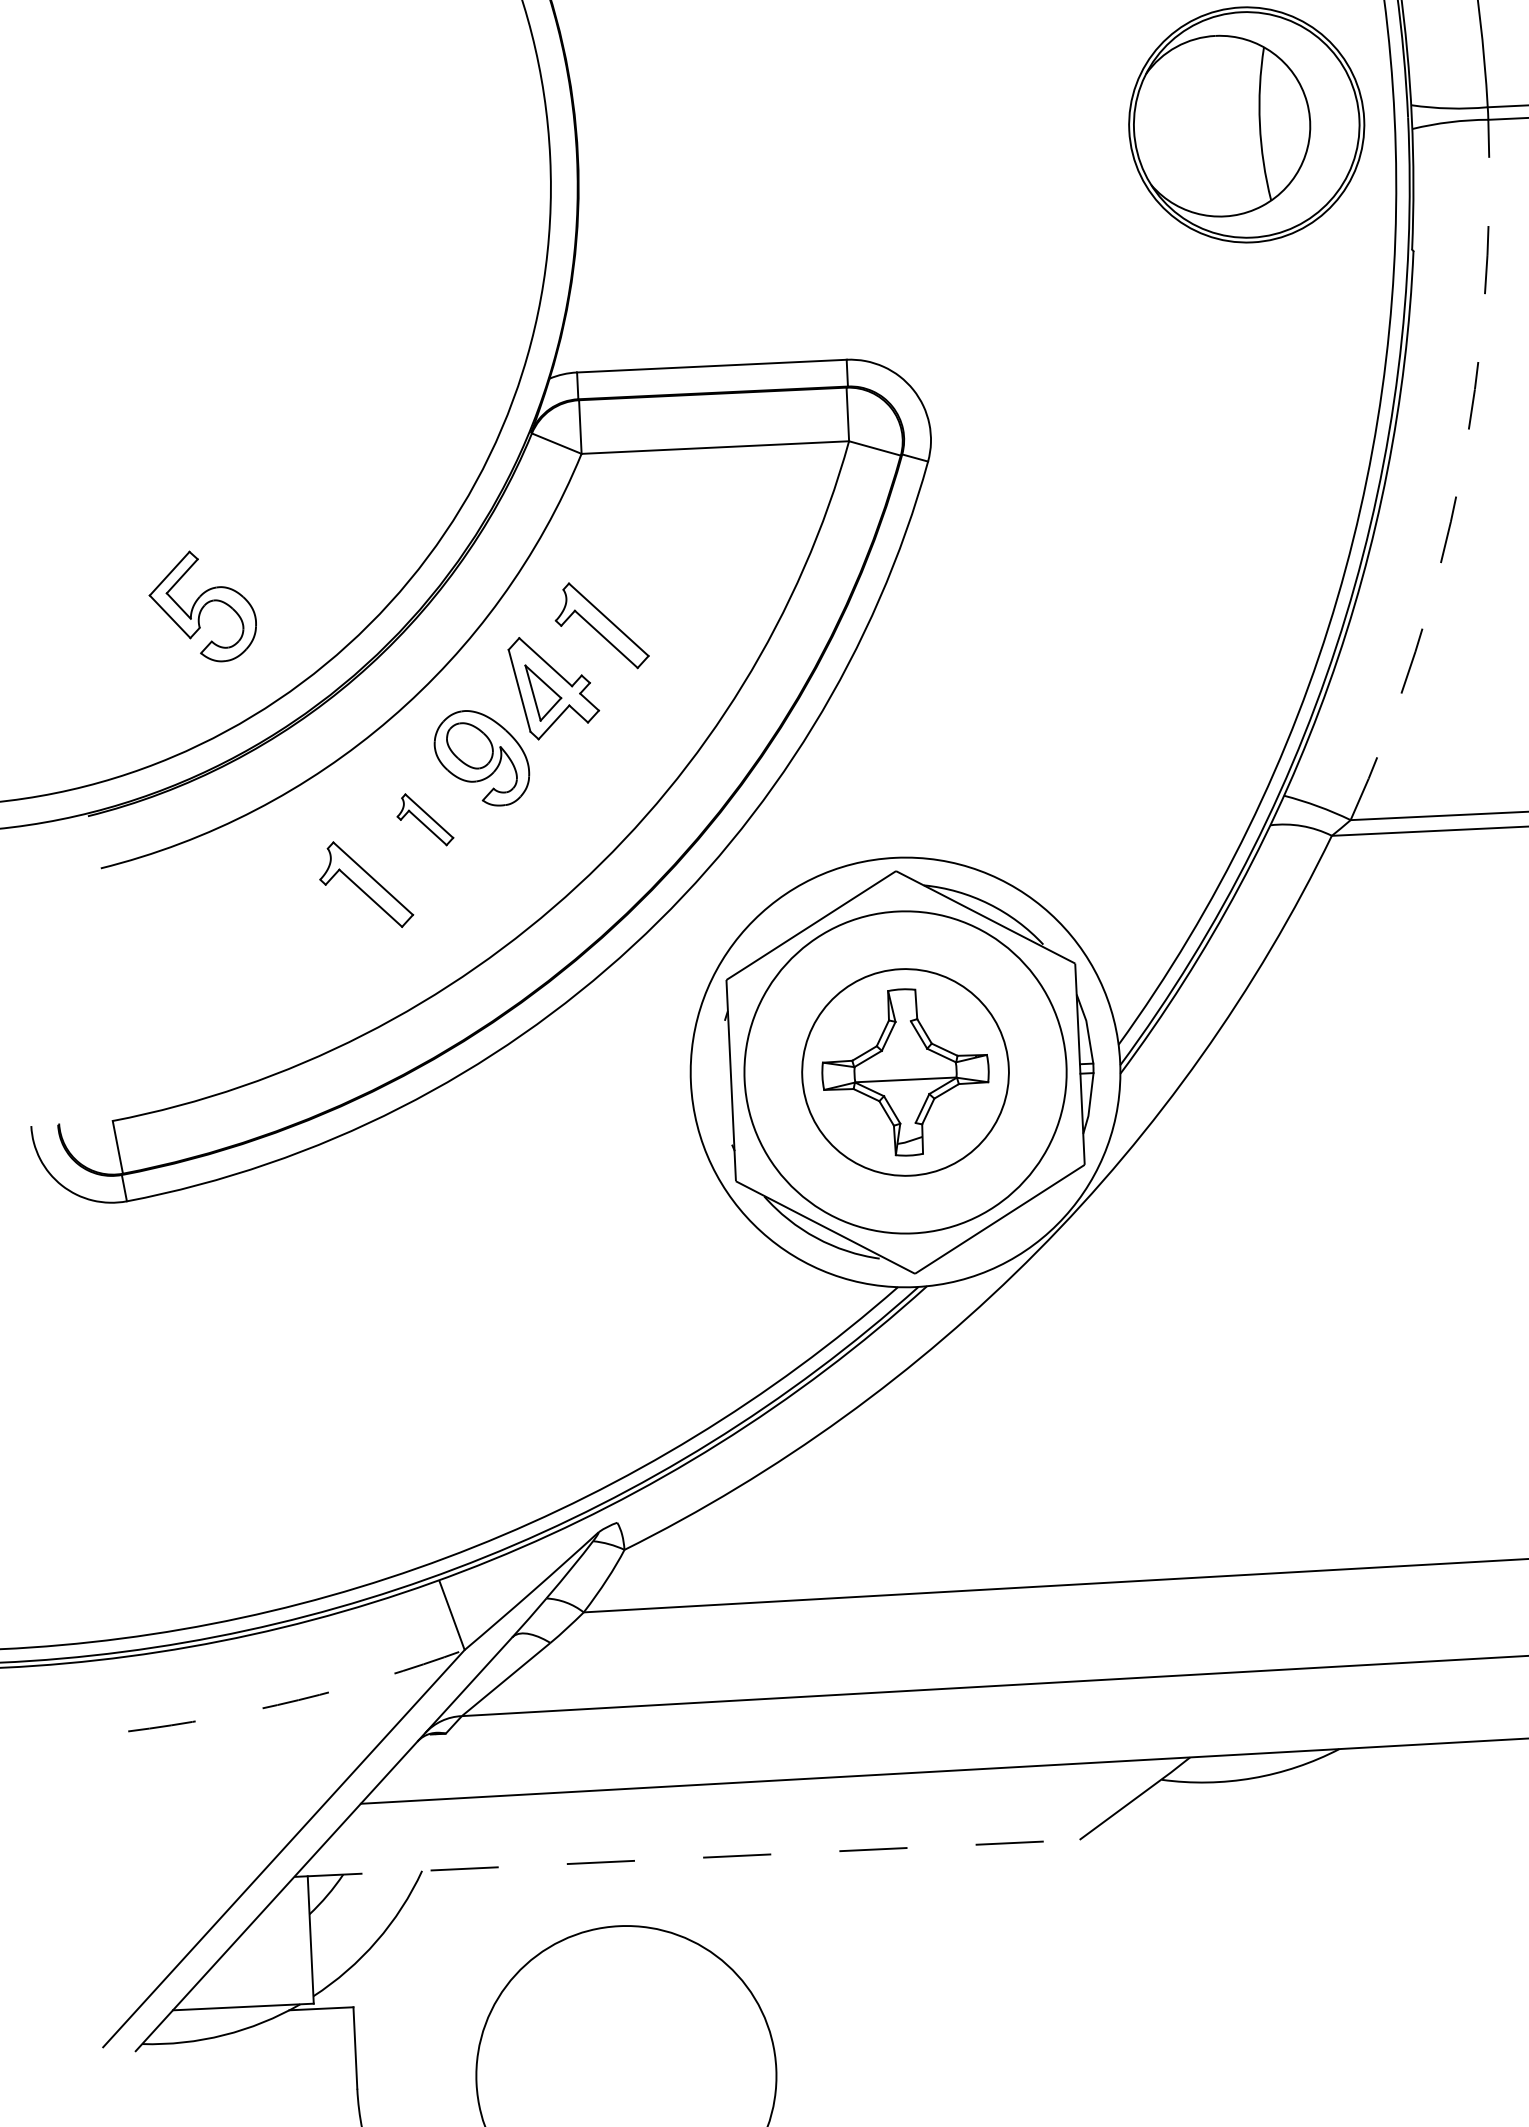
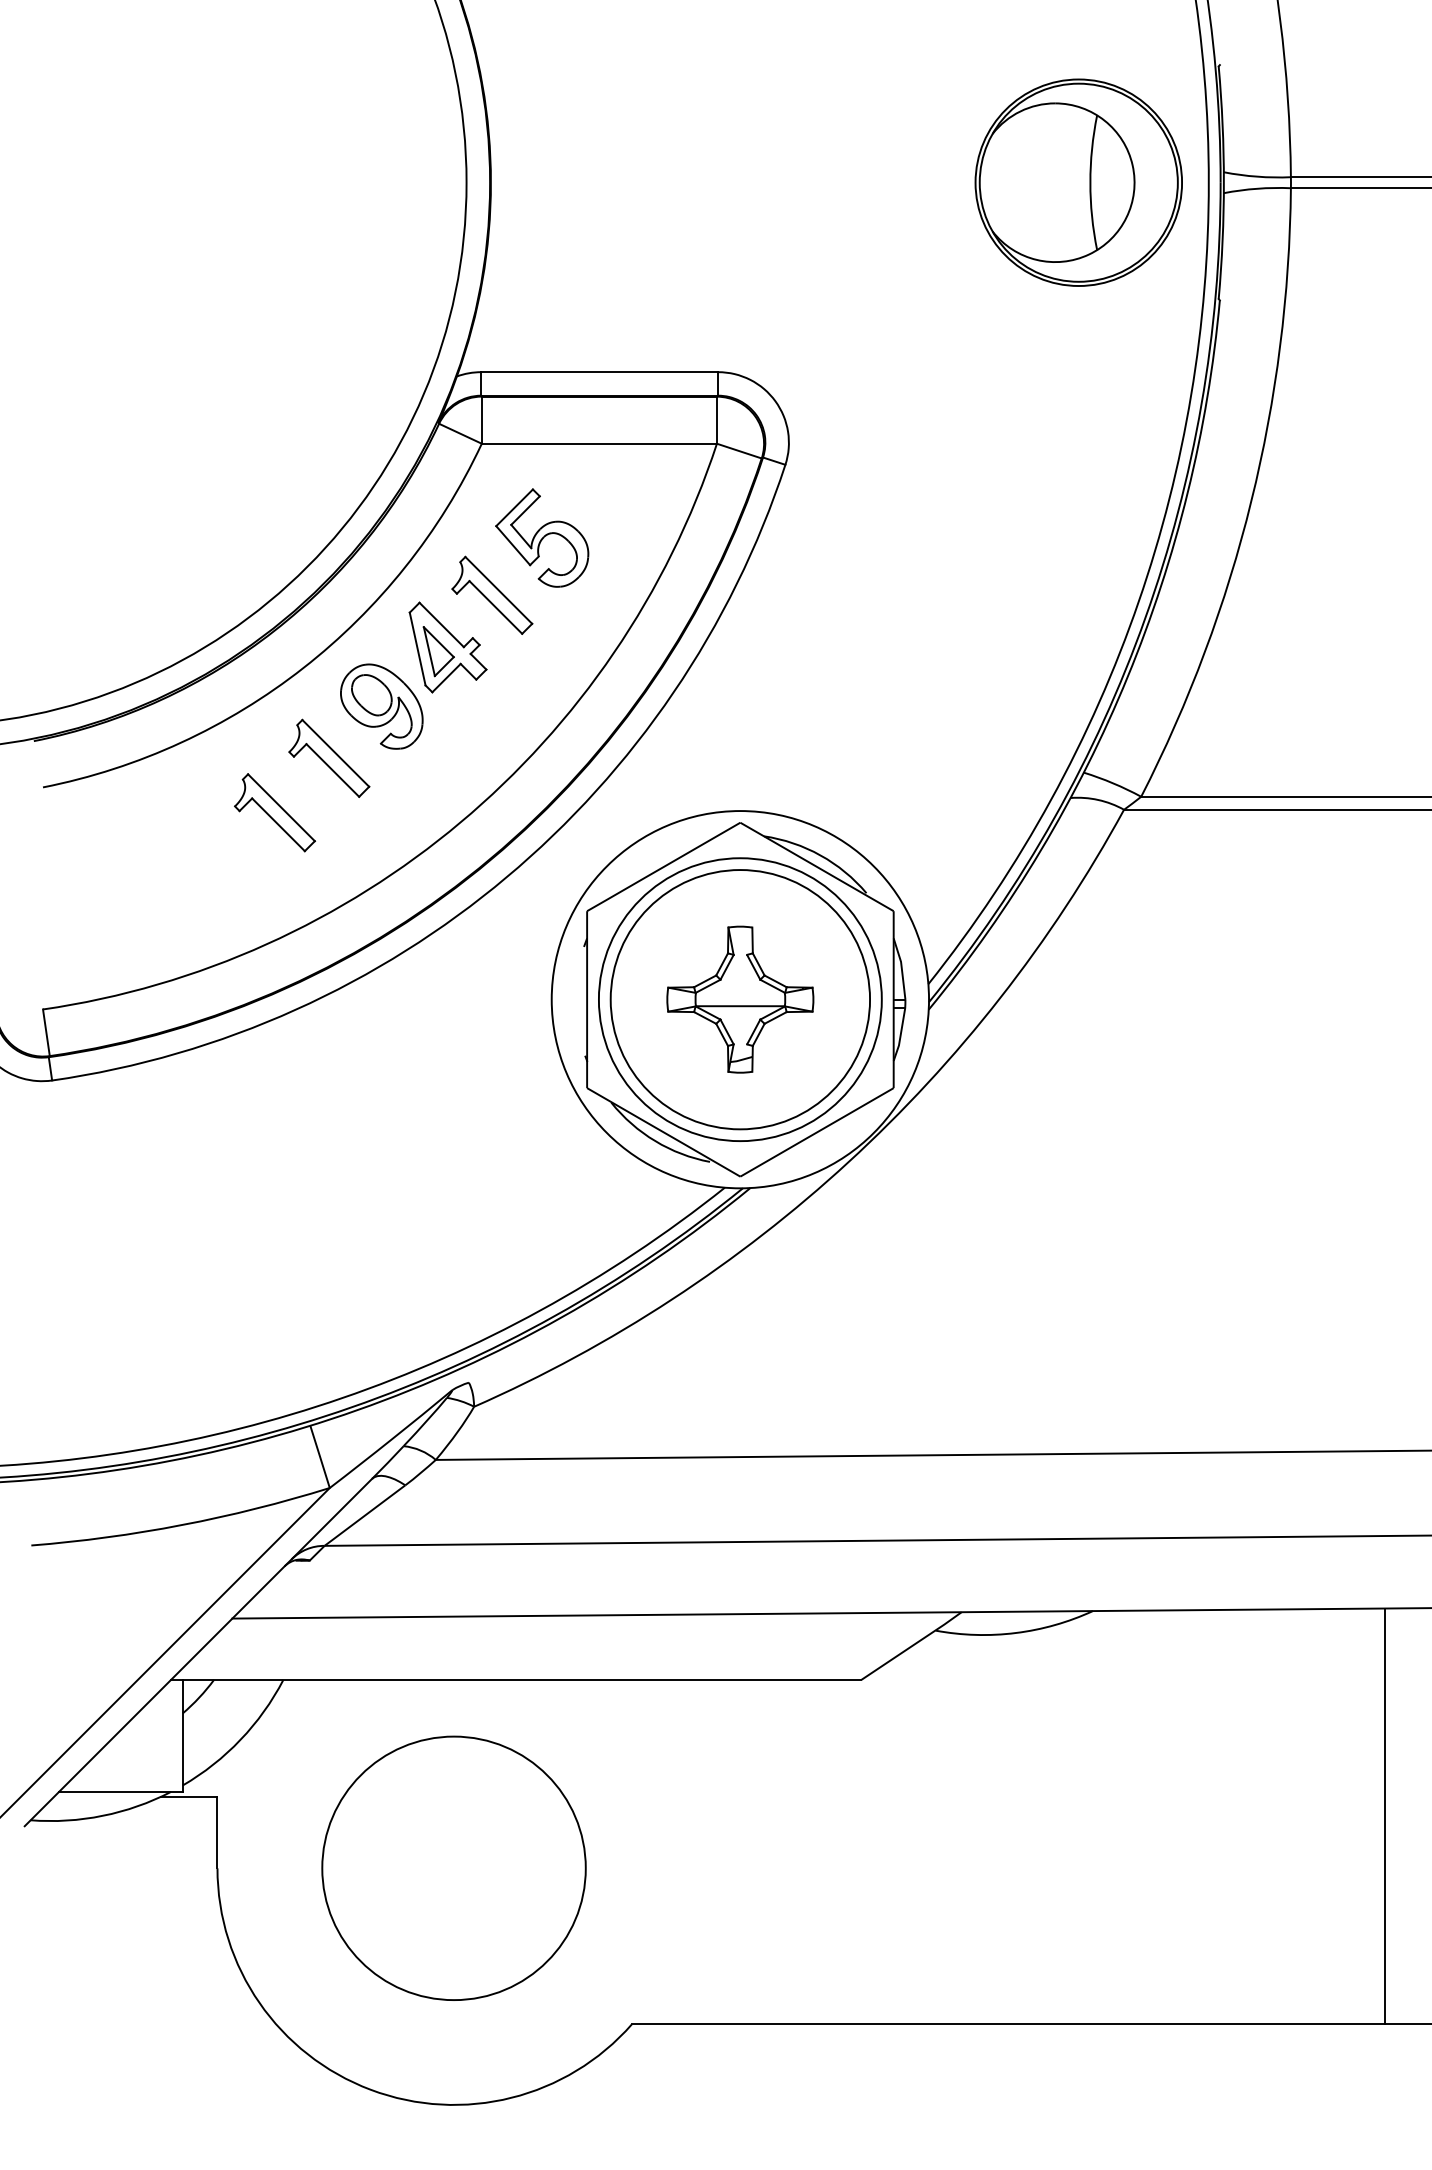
arc: (1460, 478) -> (1251, 501), dashed -> solid
part: (203, 605) -> (542, 537), moved
part: (425, 818) -> (329, 757), size x1.67
circle: (905, 1072) -> (740, 999), size x1.43
arc: (299, 1700) -> (182, 1525), dashed -> solid
line: (687, 1857) -> (516, 1679), dashed -> solid

